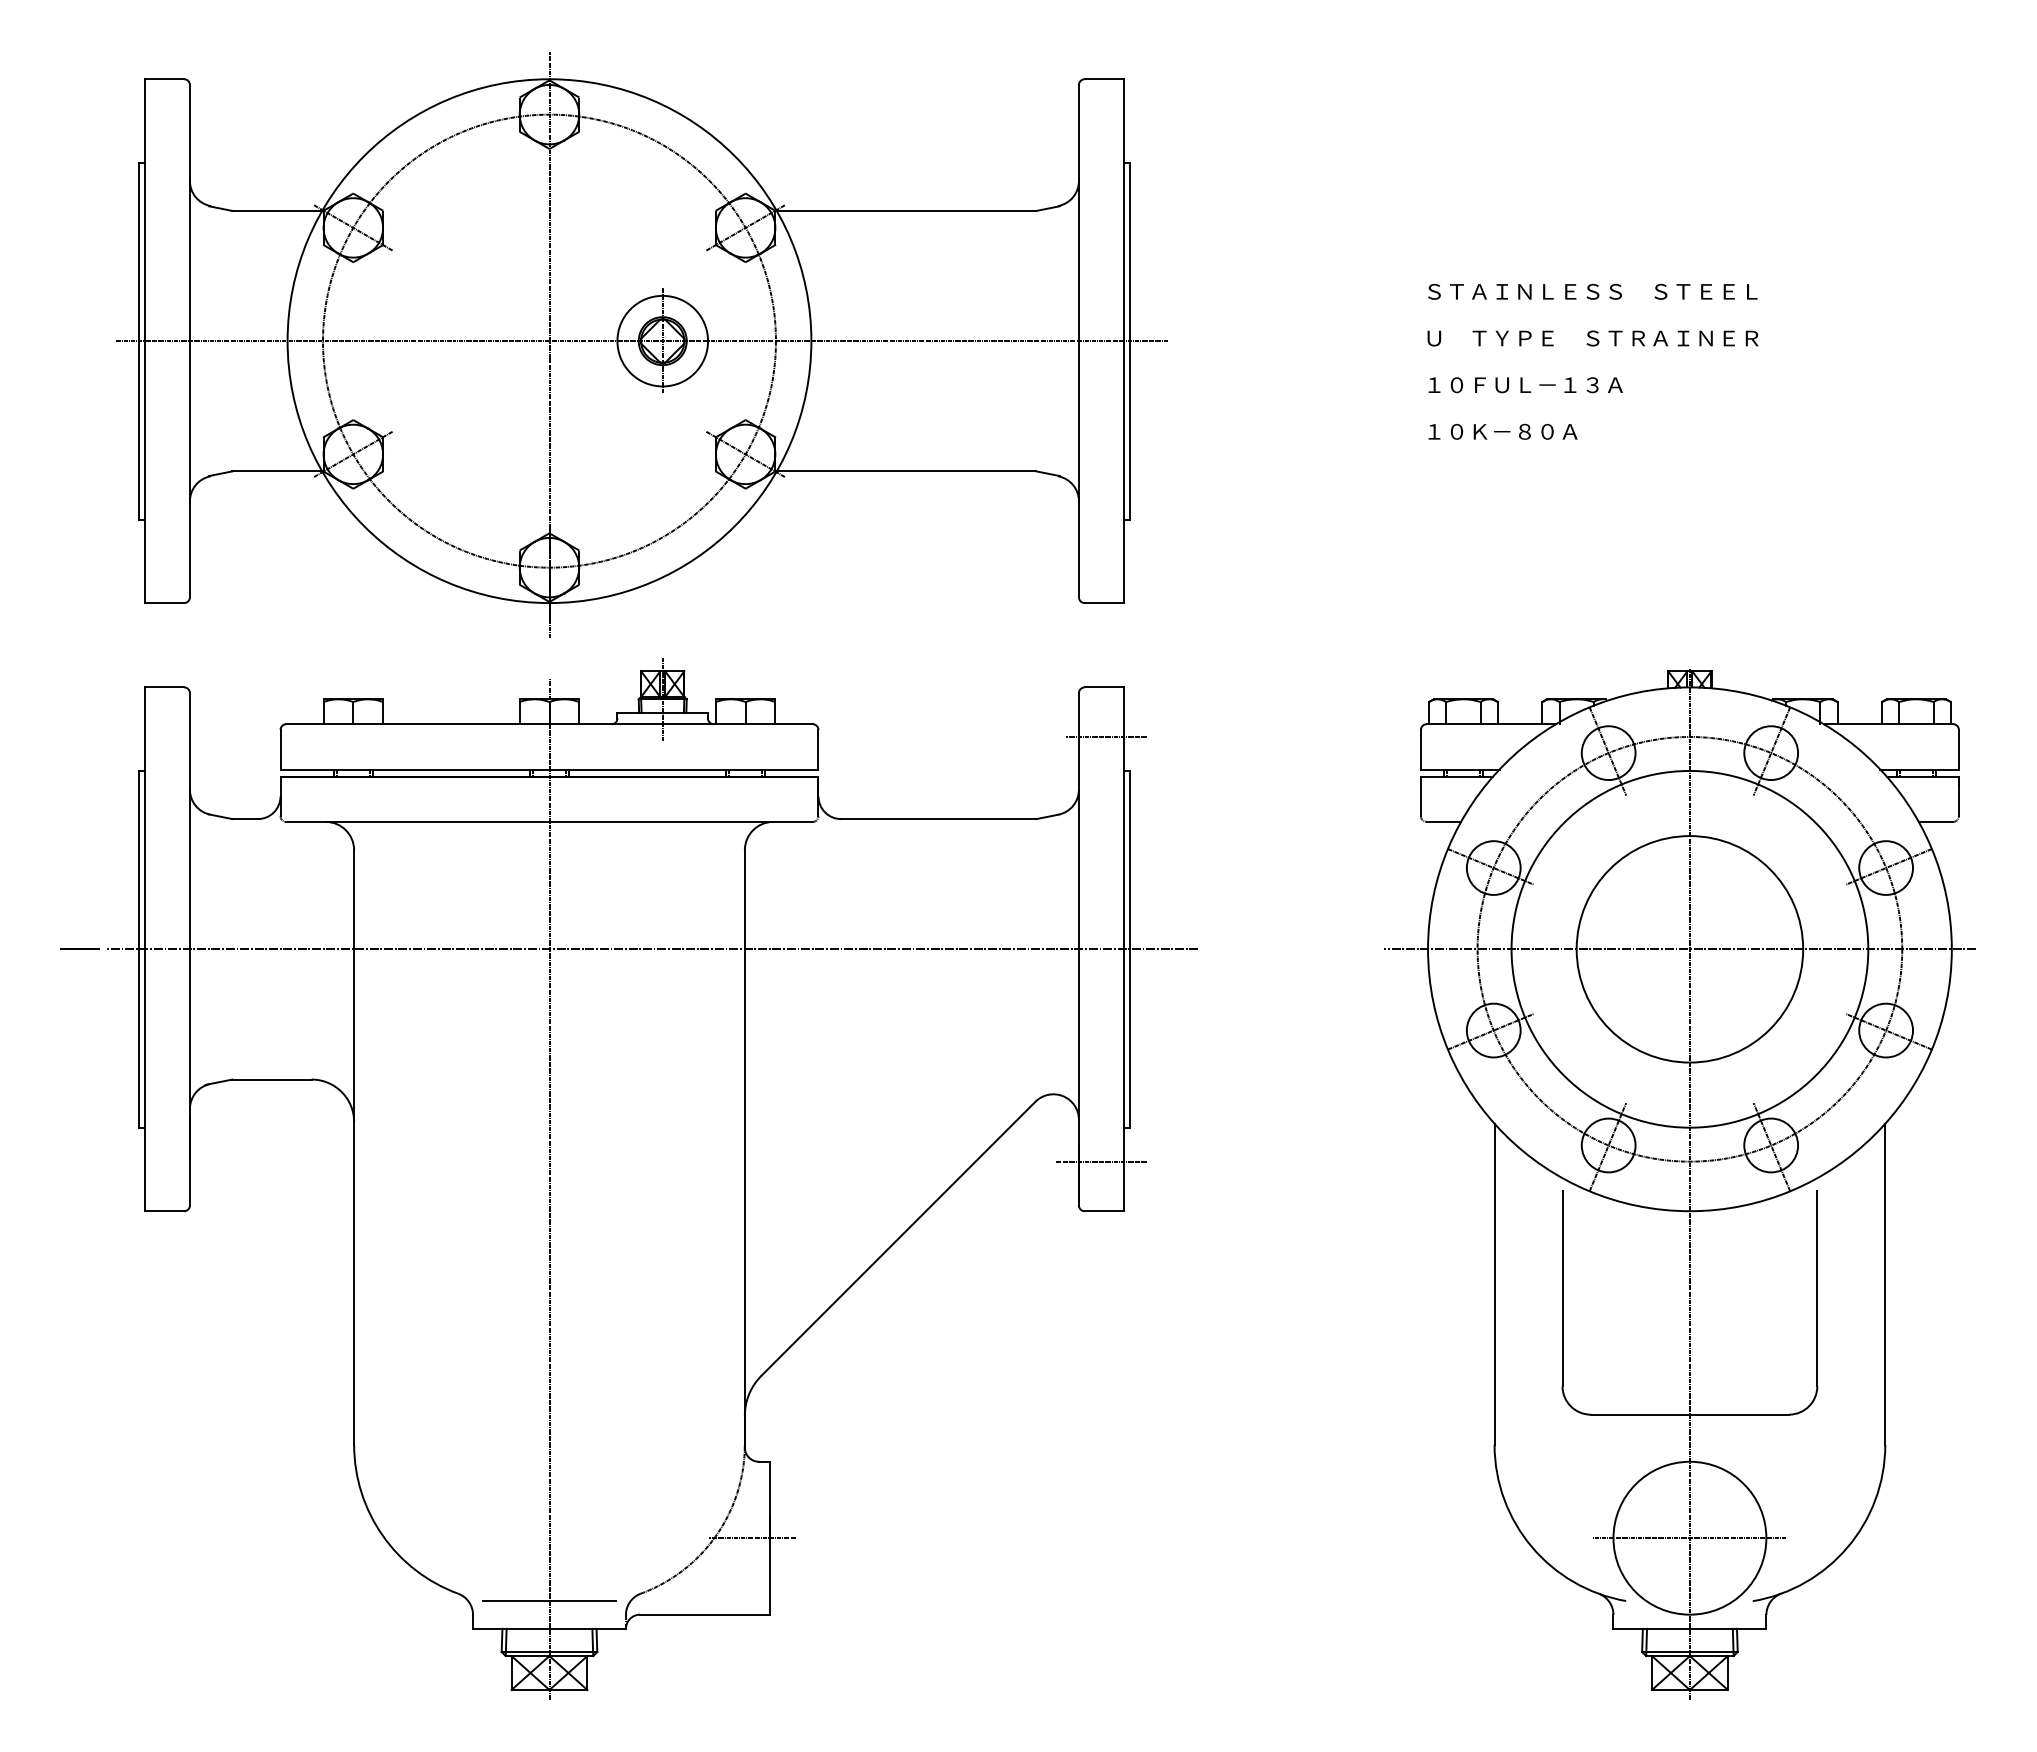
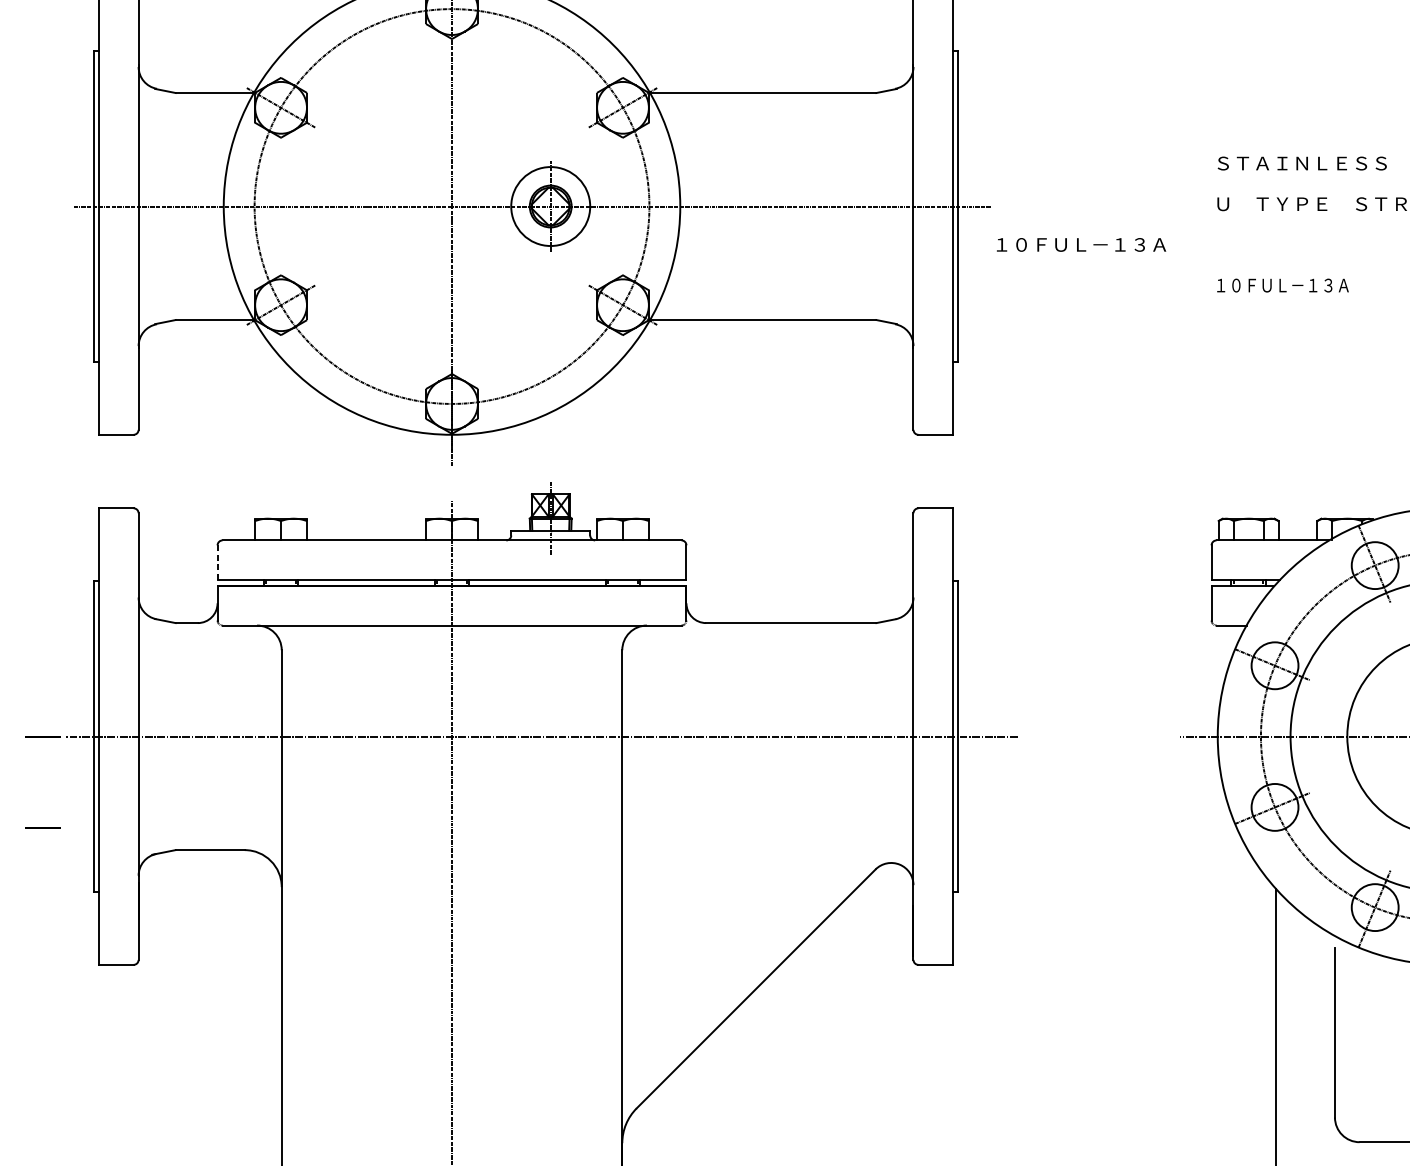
text: (1525, 385) -> (1081, 245), moved
text: (1502, 431) -> (1282, 285), １０Ｋ－８０Ａ -> １０ＦＵＬ－１３Ａ
line: (1106, 736) -> (937, 551), removed
line: (280, 749) -> (217, 562), solid -> dashed
line: (79, 1053) -> (42, 827), added
line: (1101, 1161) -> (933, 921), removed

